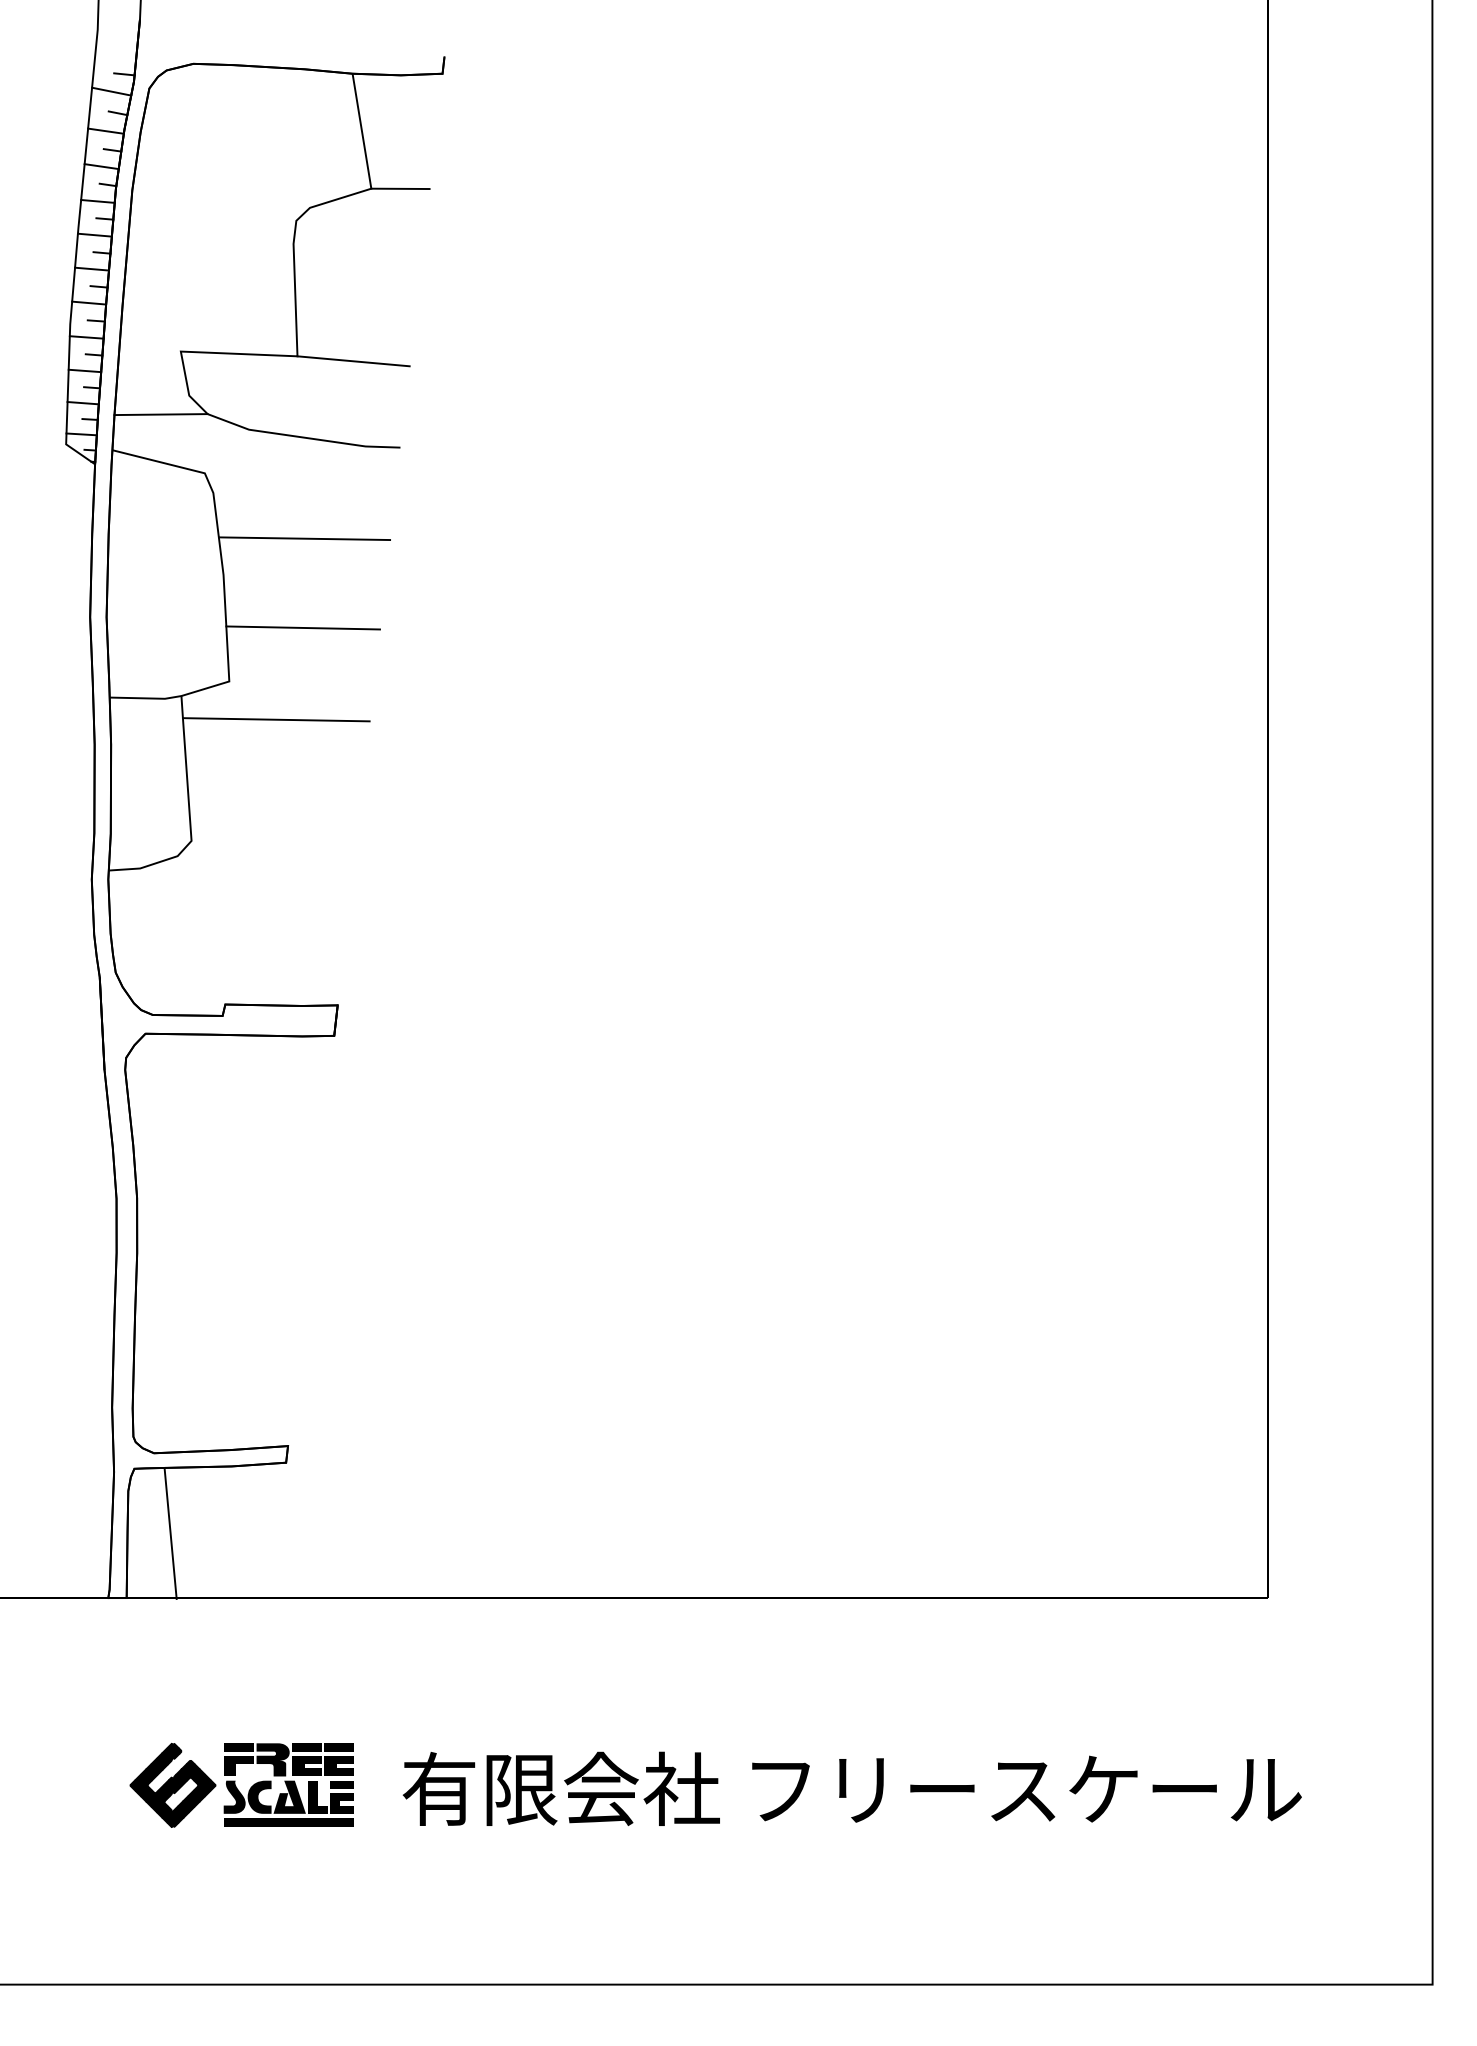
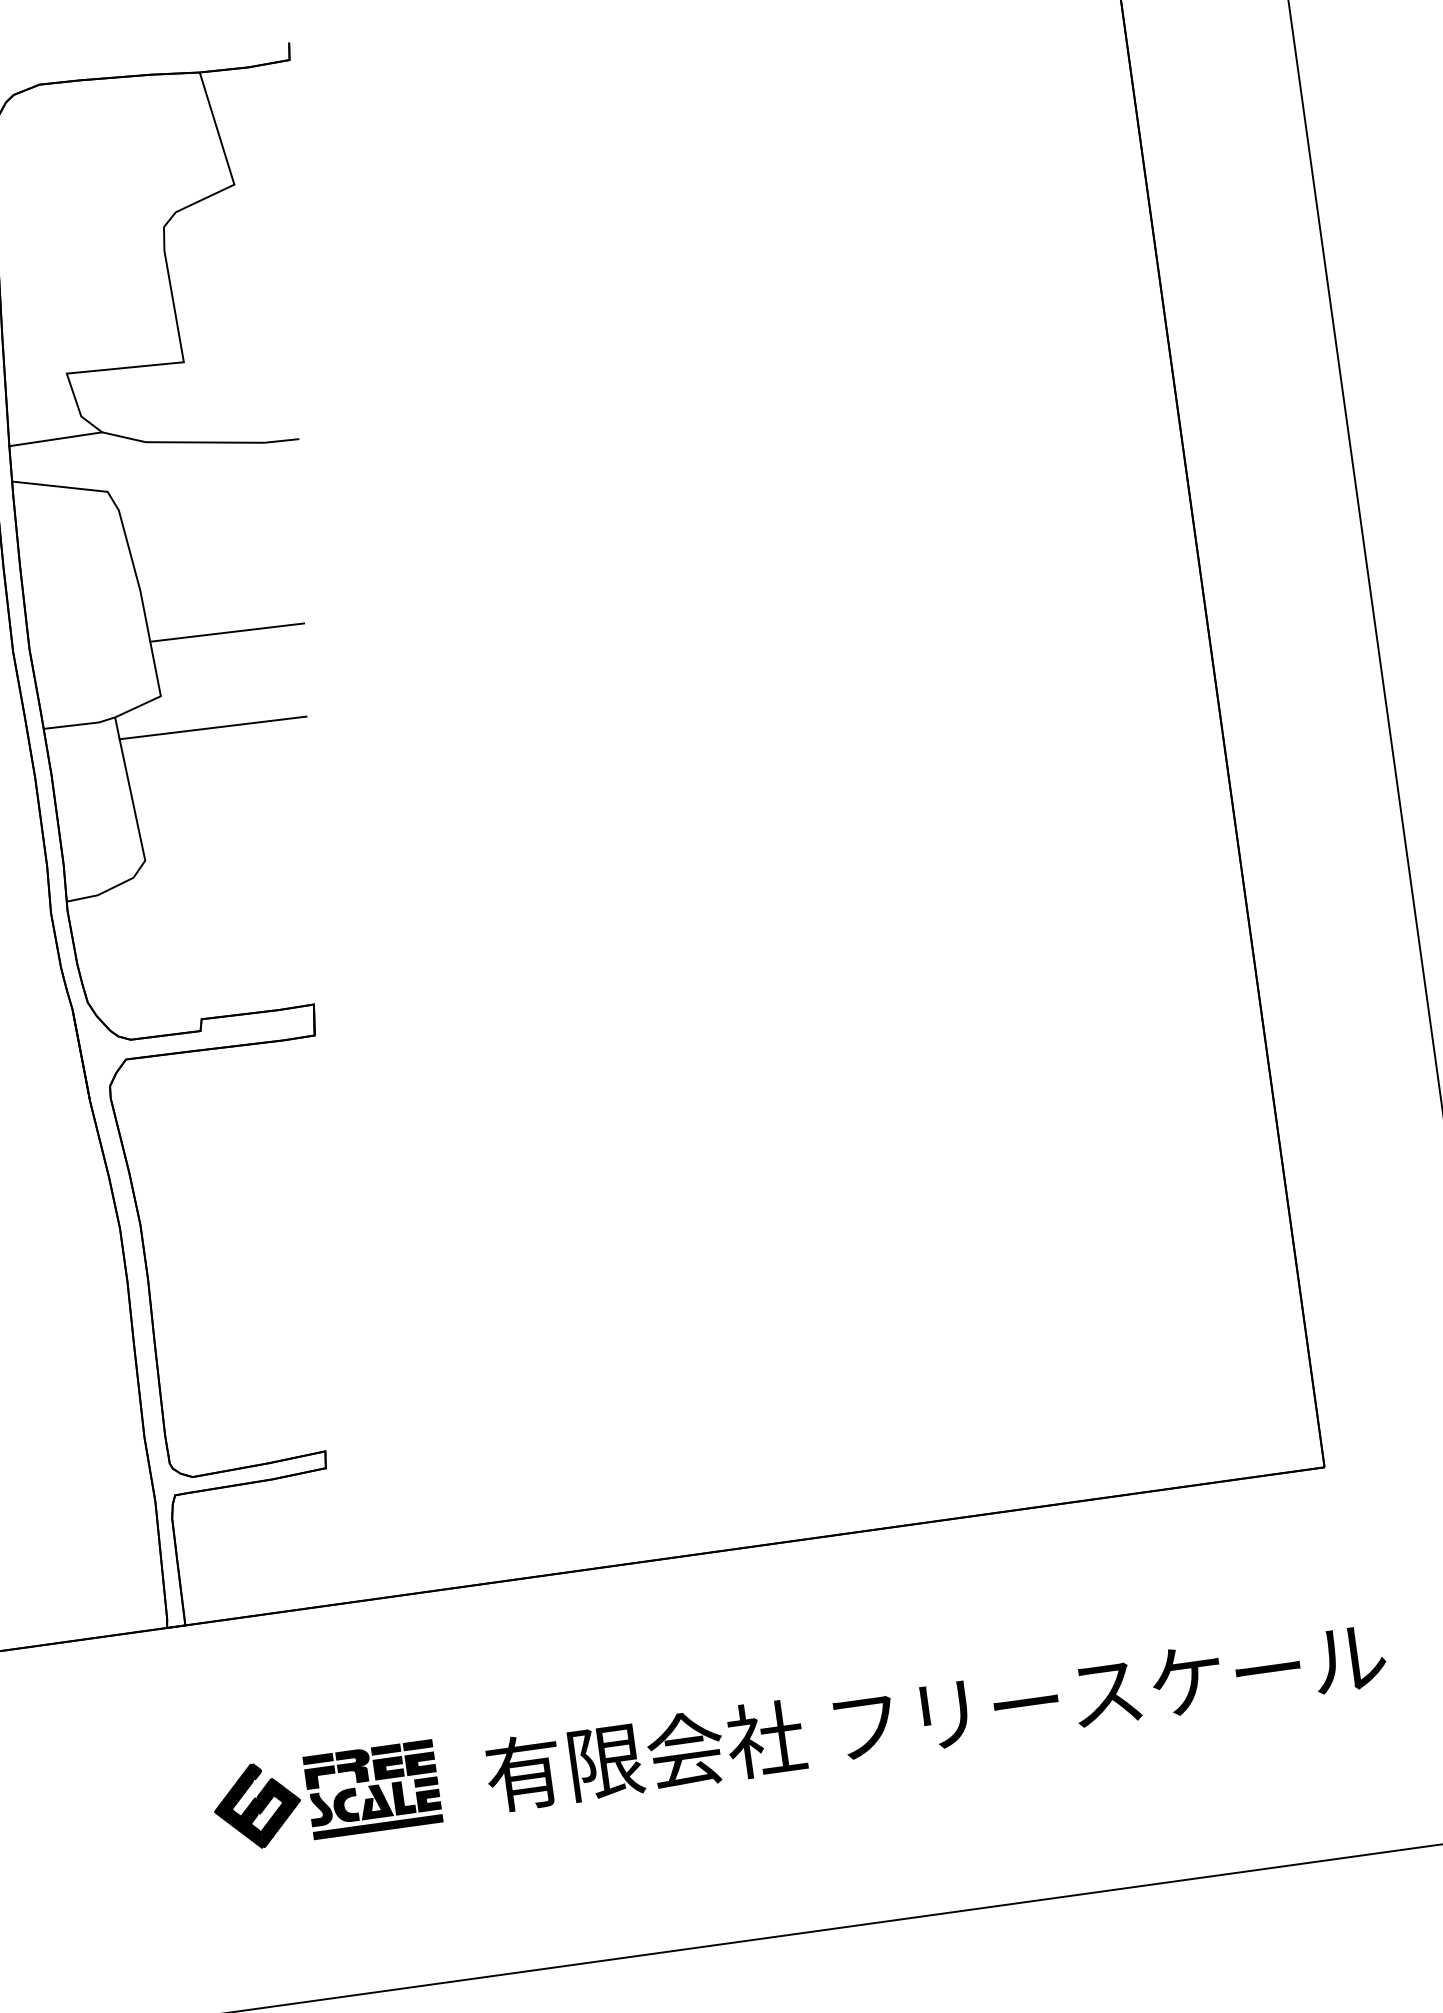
line: (400, 188) -> (263, 180), removed
line: (353, 361) -> (240, 359), removed
line: (304, 538) -> (216, 543), removed
line: (170, 1532) -> (220, 1553), removed

